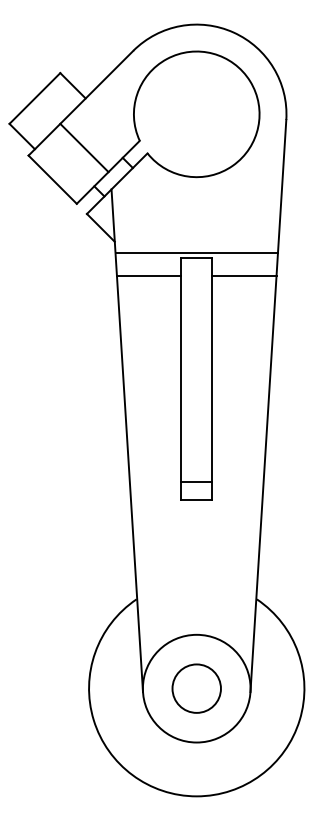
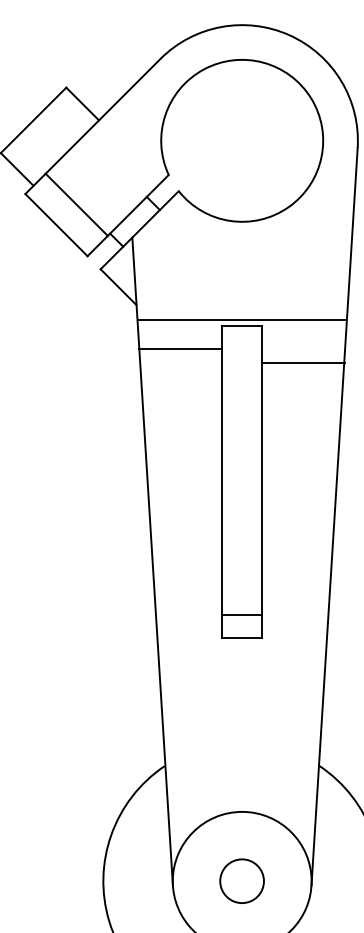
line: (84, 147) -> (76, 204), moved
line: (244, 275) -> (303, 362), moved
circle: (196, 688) -> (241, 881), size x0.7

